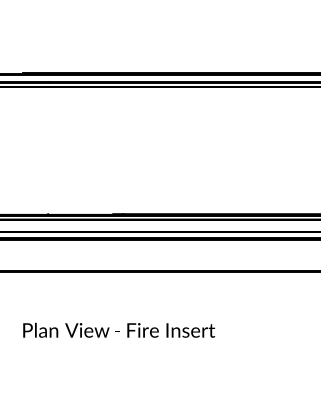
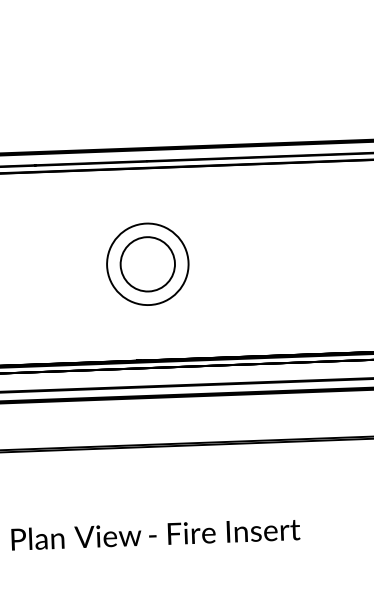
part: (120, 150) -> (147, 263), added

